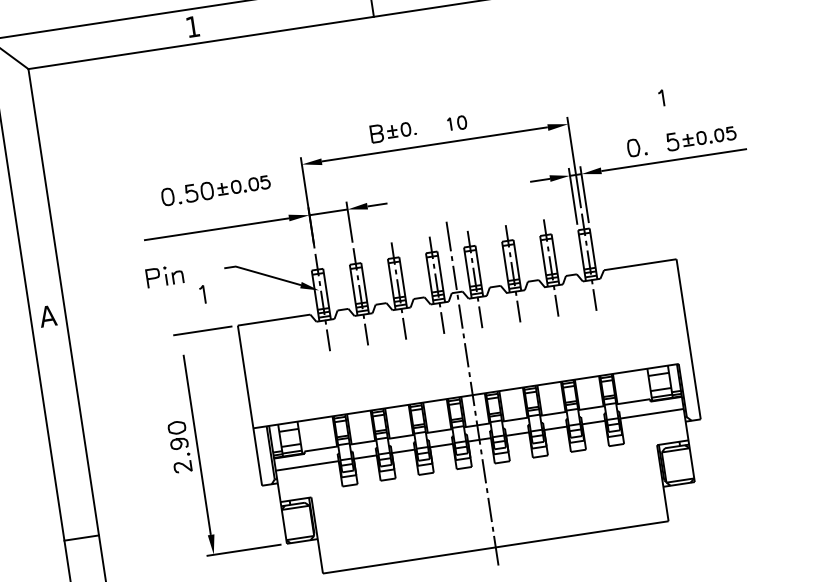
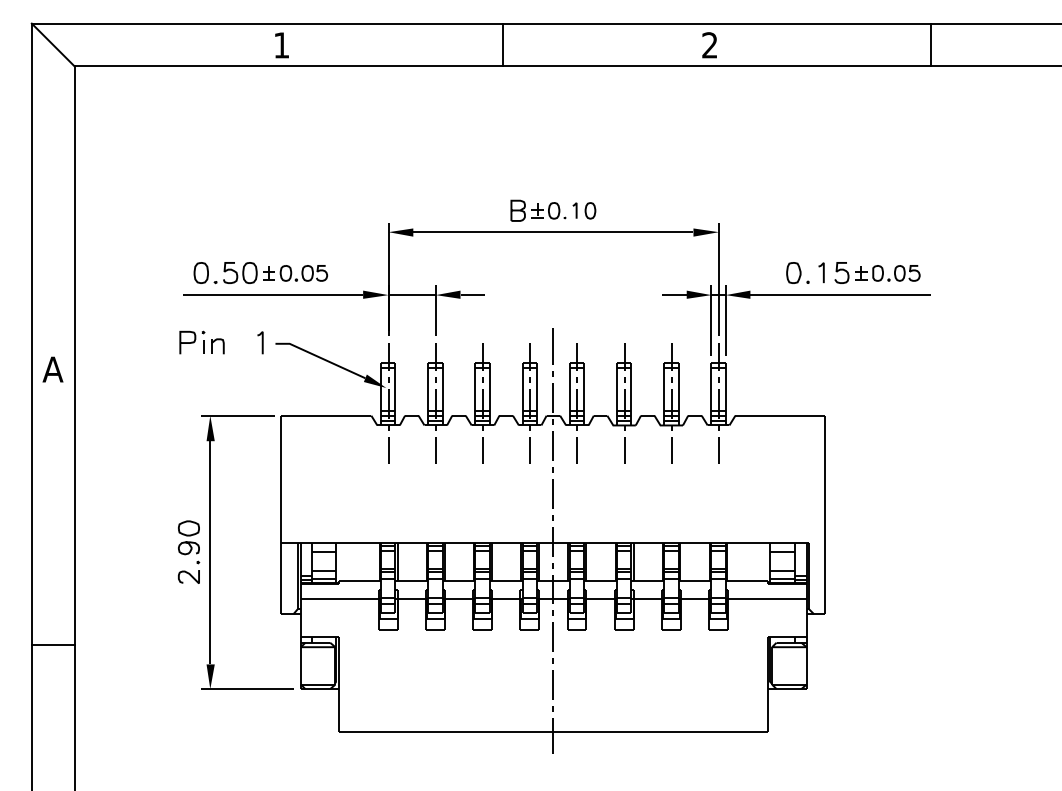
line: (662, 97) -> (822, 272), moved
part: (393, 131) -> (538, 210), moved
part: (215, 190) -> (260, 273), moved
line: (203, 294) -> (261, 342), moved
fill: (182, 344) -> (210, 428), added

